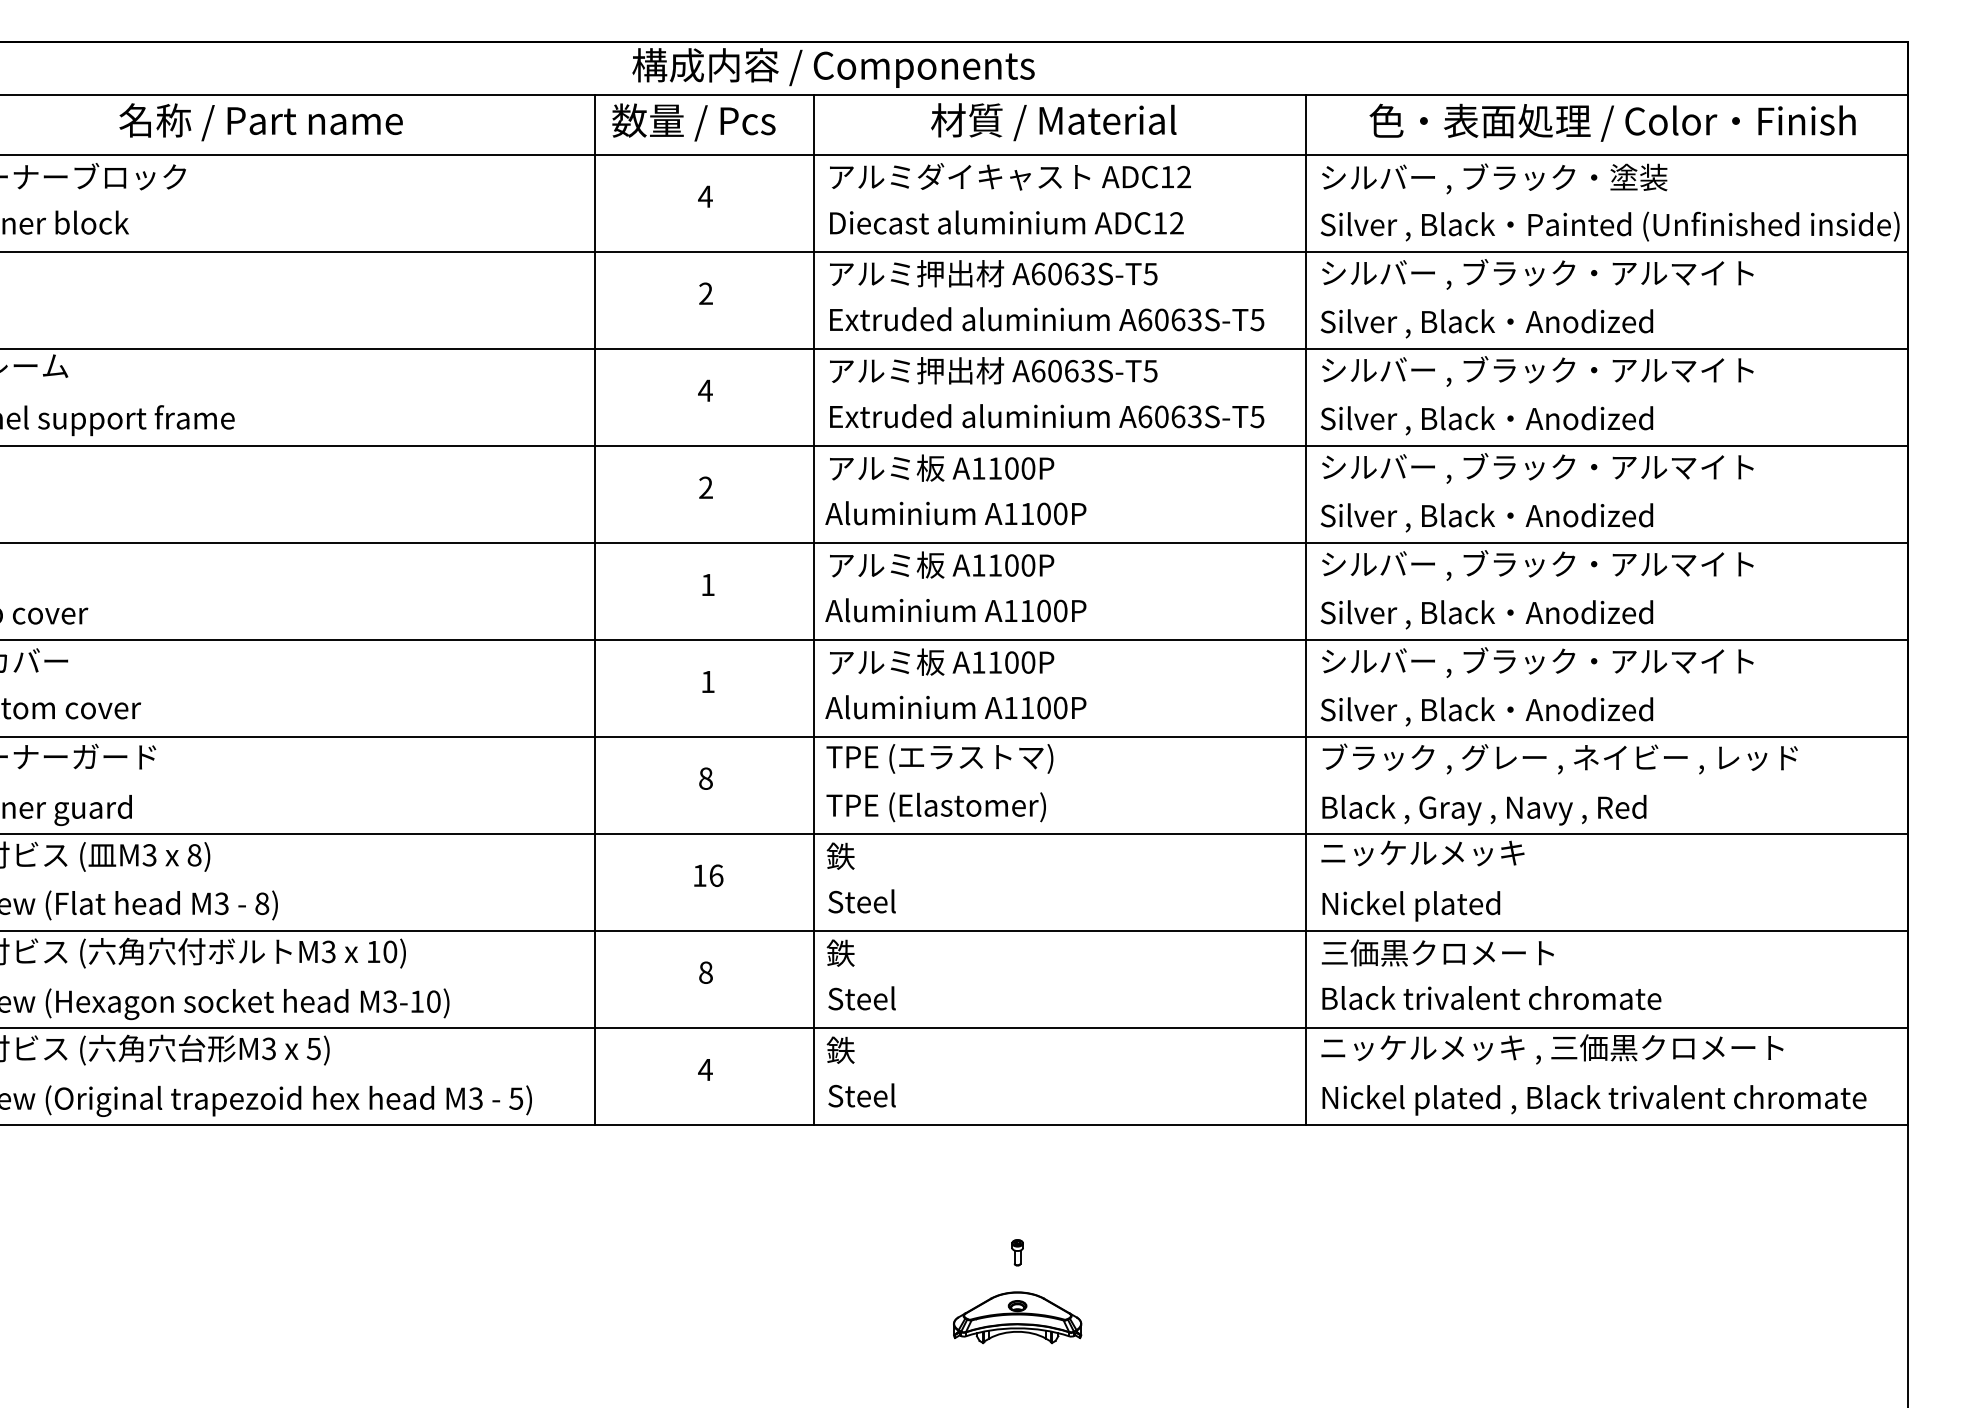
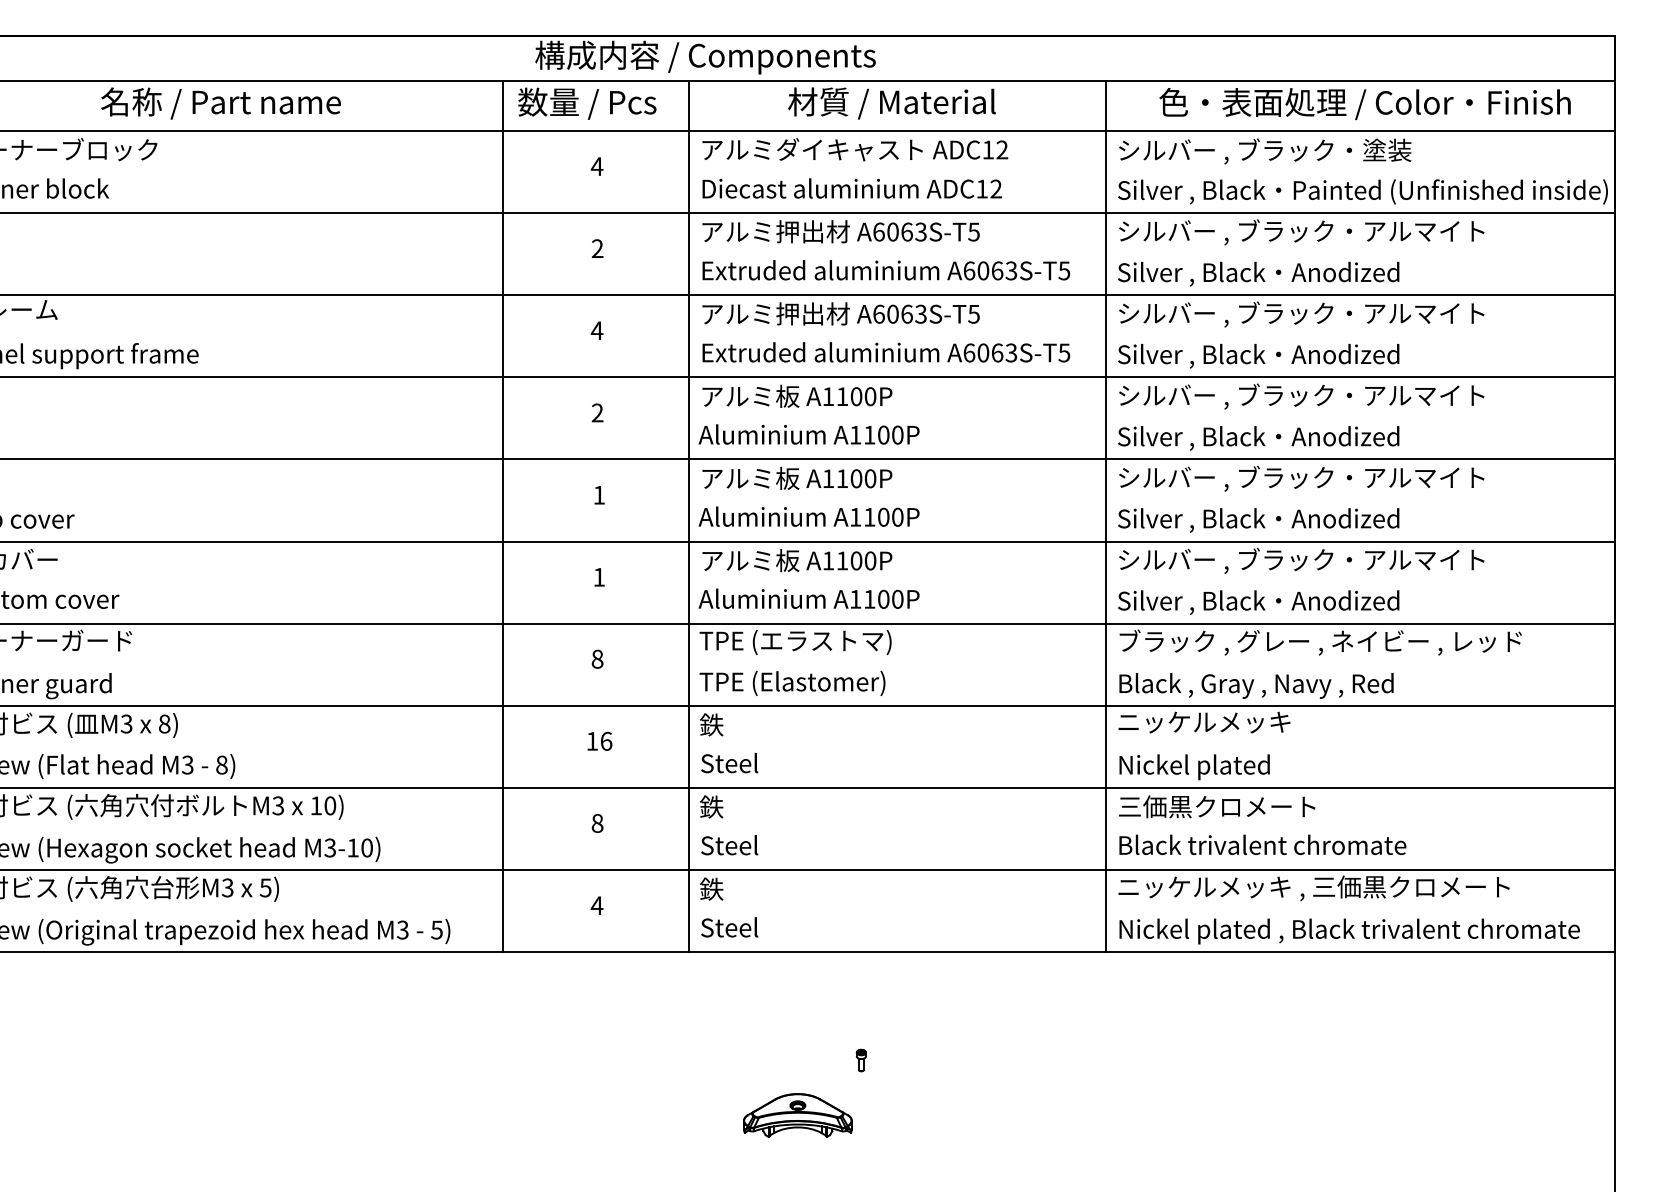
part: (1017, 1317) -> (797, 1115), moved

